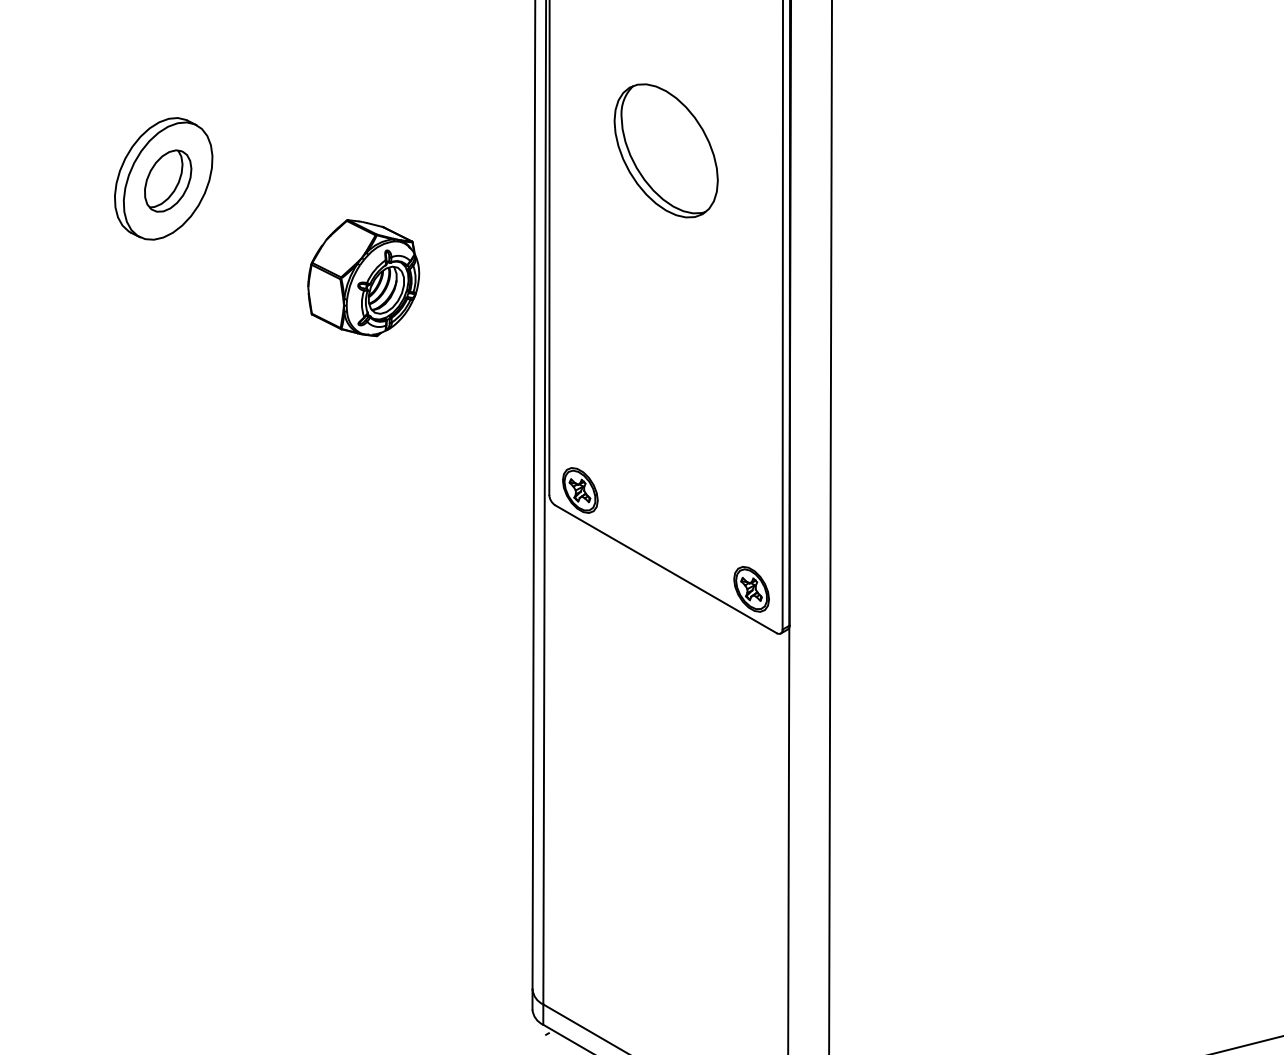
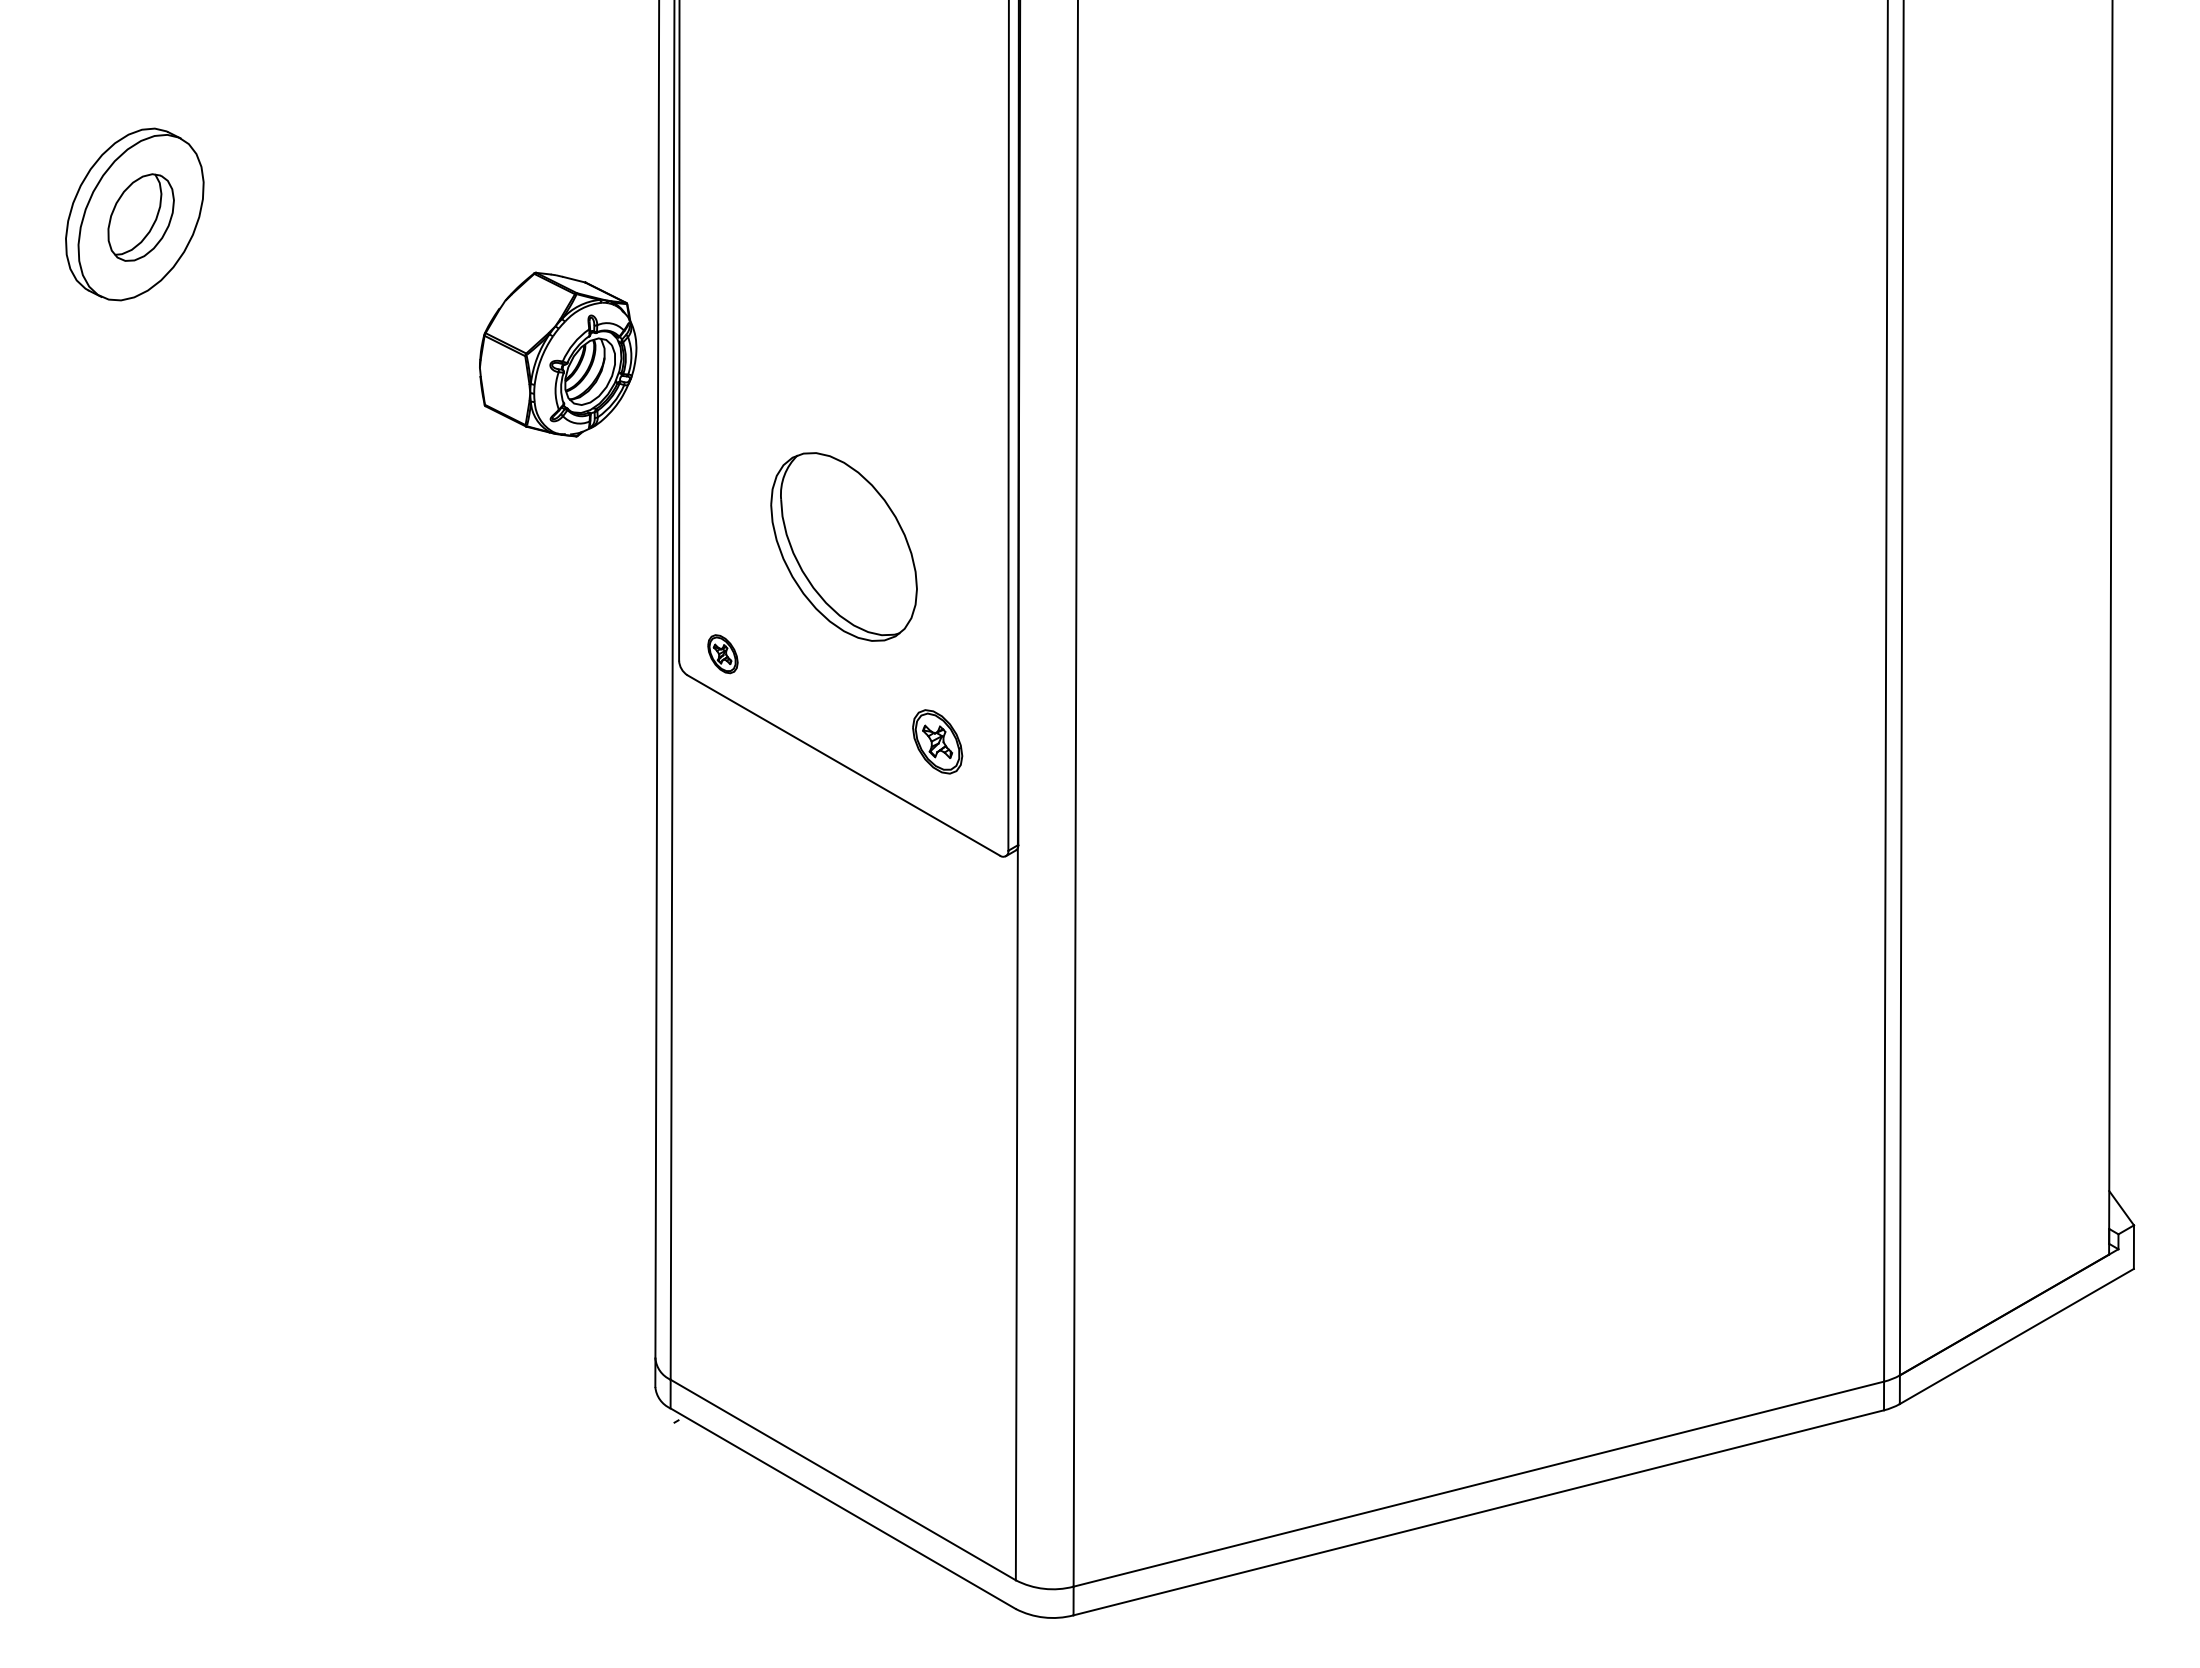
part: (665, 150) -> (843, 546), moved
part: (363, 278) -> (558, 354), moved
part: (580, 489) -> (722, 653), size x0.6
part: (751, 589) -> (937, 741), moved

